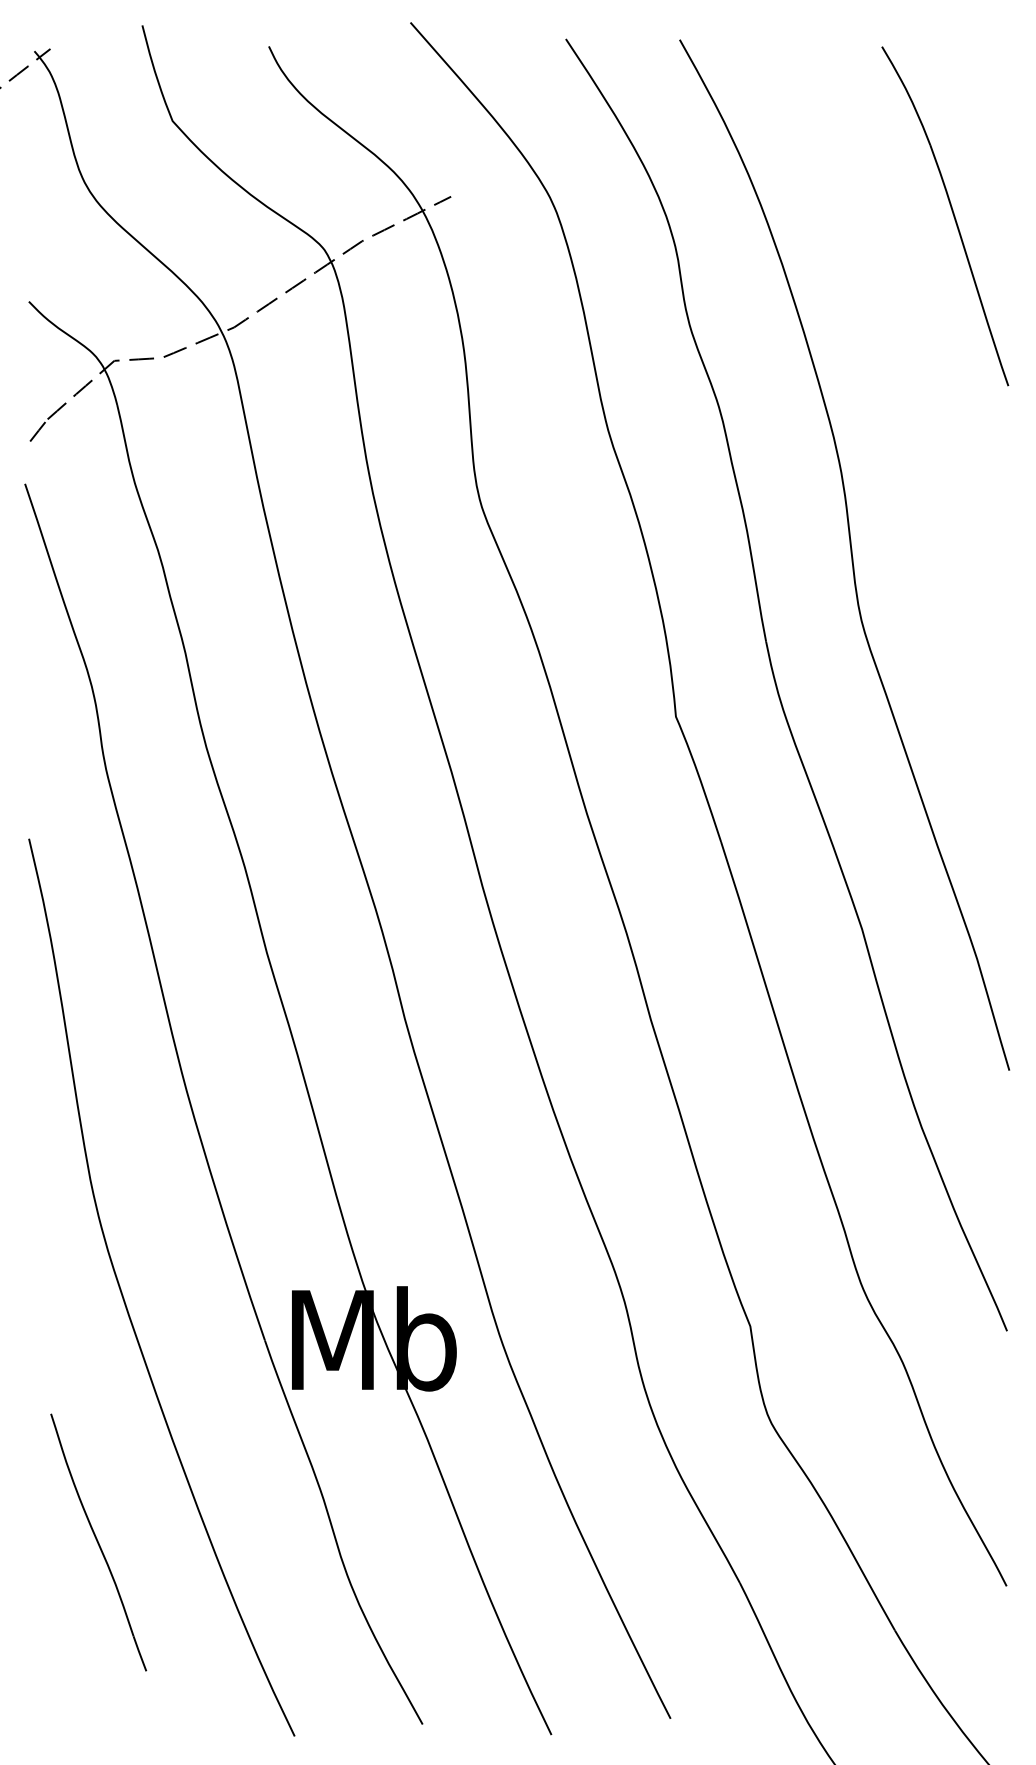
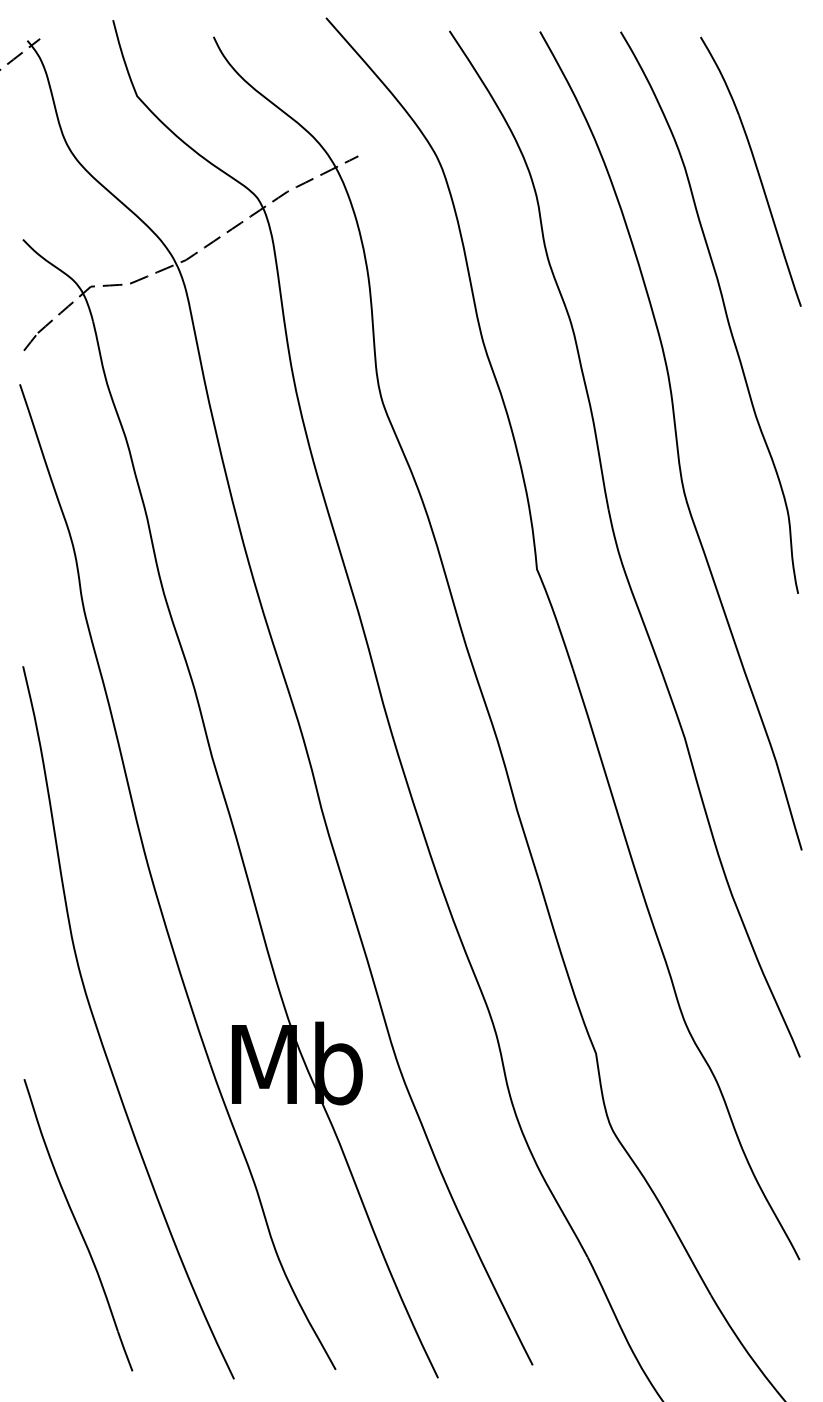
curve: (910, 387) -> (723, 307), added
part: (98, 1542) -> (78, 1225), size x1.43

